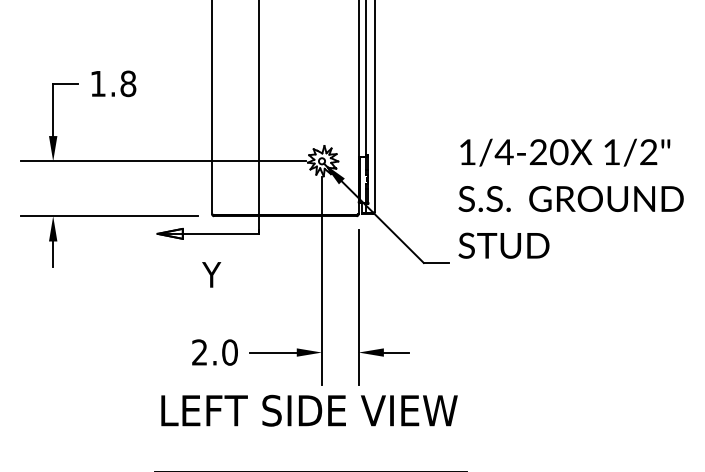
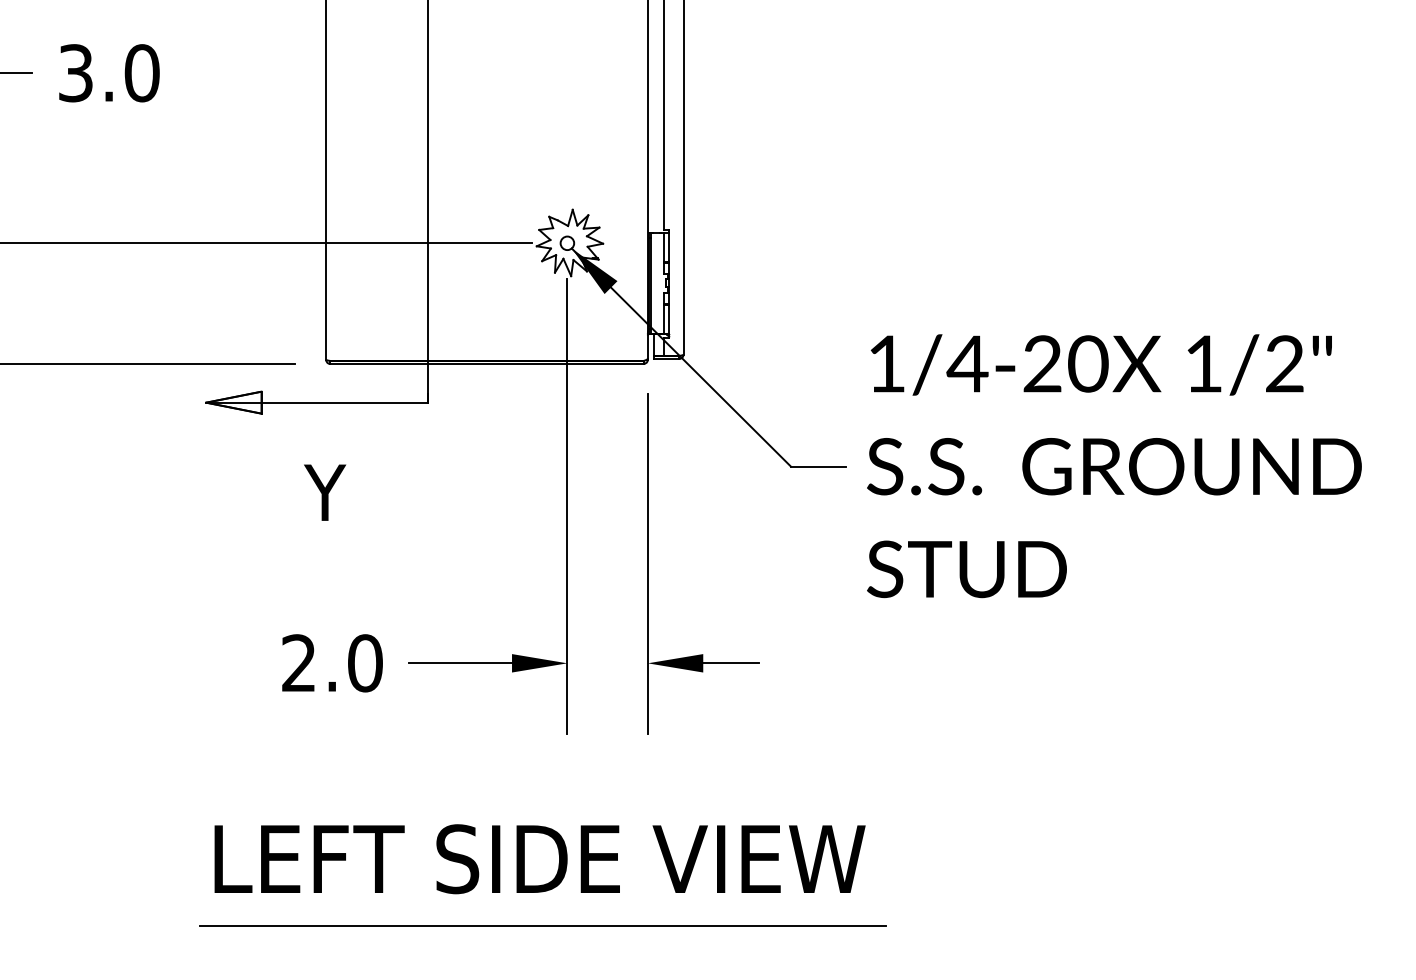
text: (113, 83) -> (109, 72), 1.8 -> 3.0
text: (570, 198) -> (1113, 465), moved
text: (309, 410) -> (539, 858), moved

